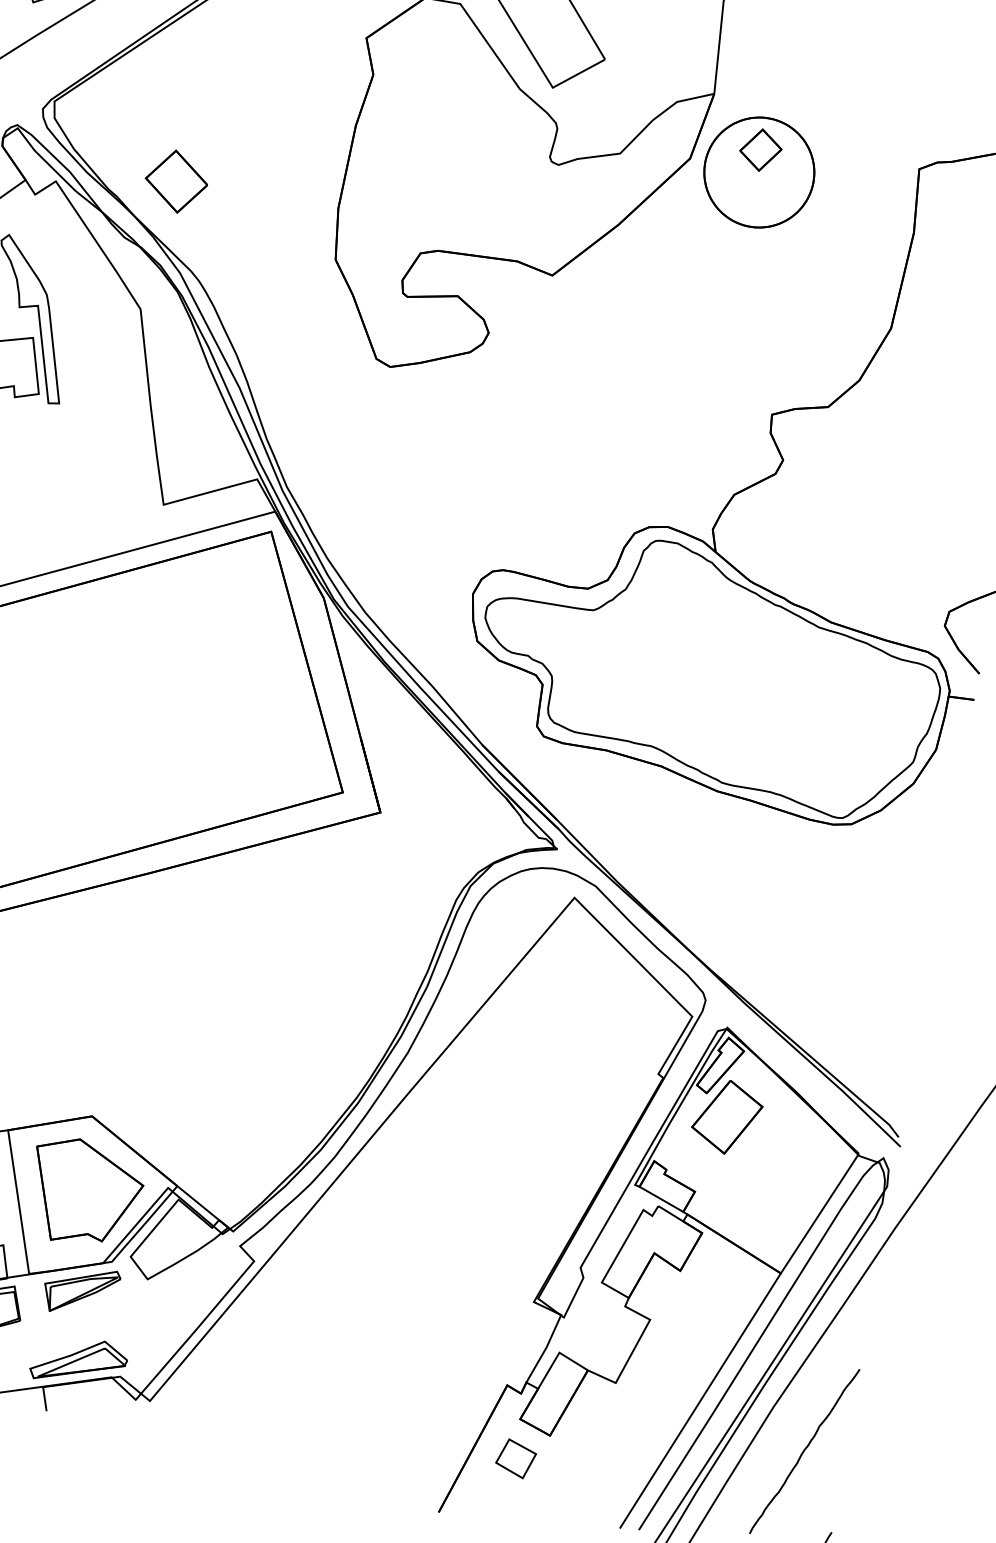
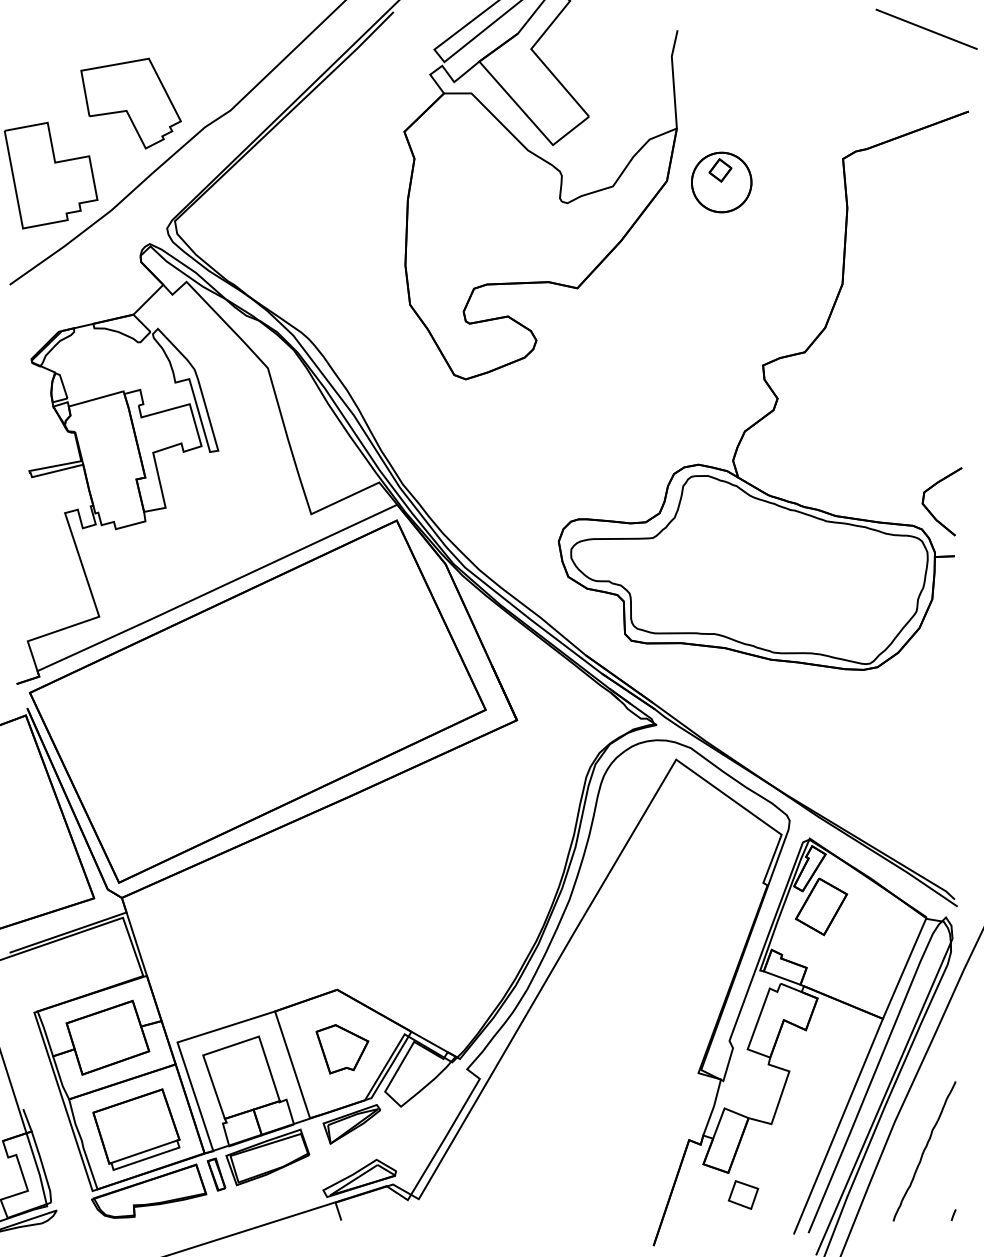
part: (759, 172) -> (721, 182), size x0.7
part: (176, 180) -> (278, 265), removed
part: (85, 1193) -> (342, 1049), size x0.6
part: (516, 1458) -> (743, 1194), moved

